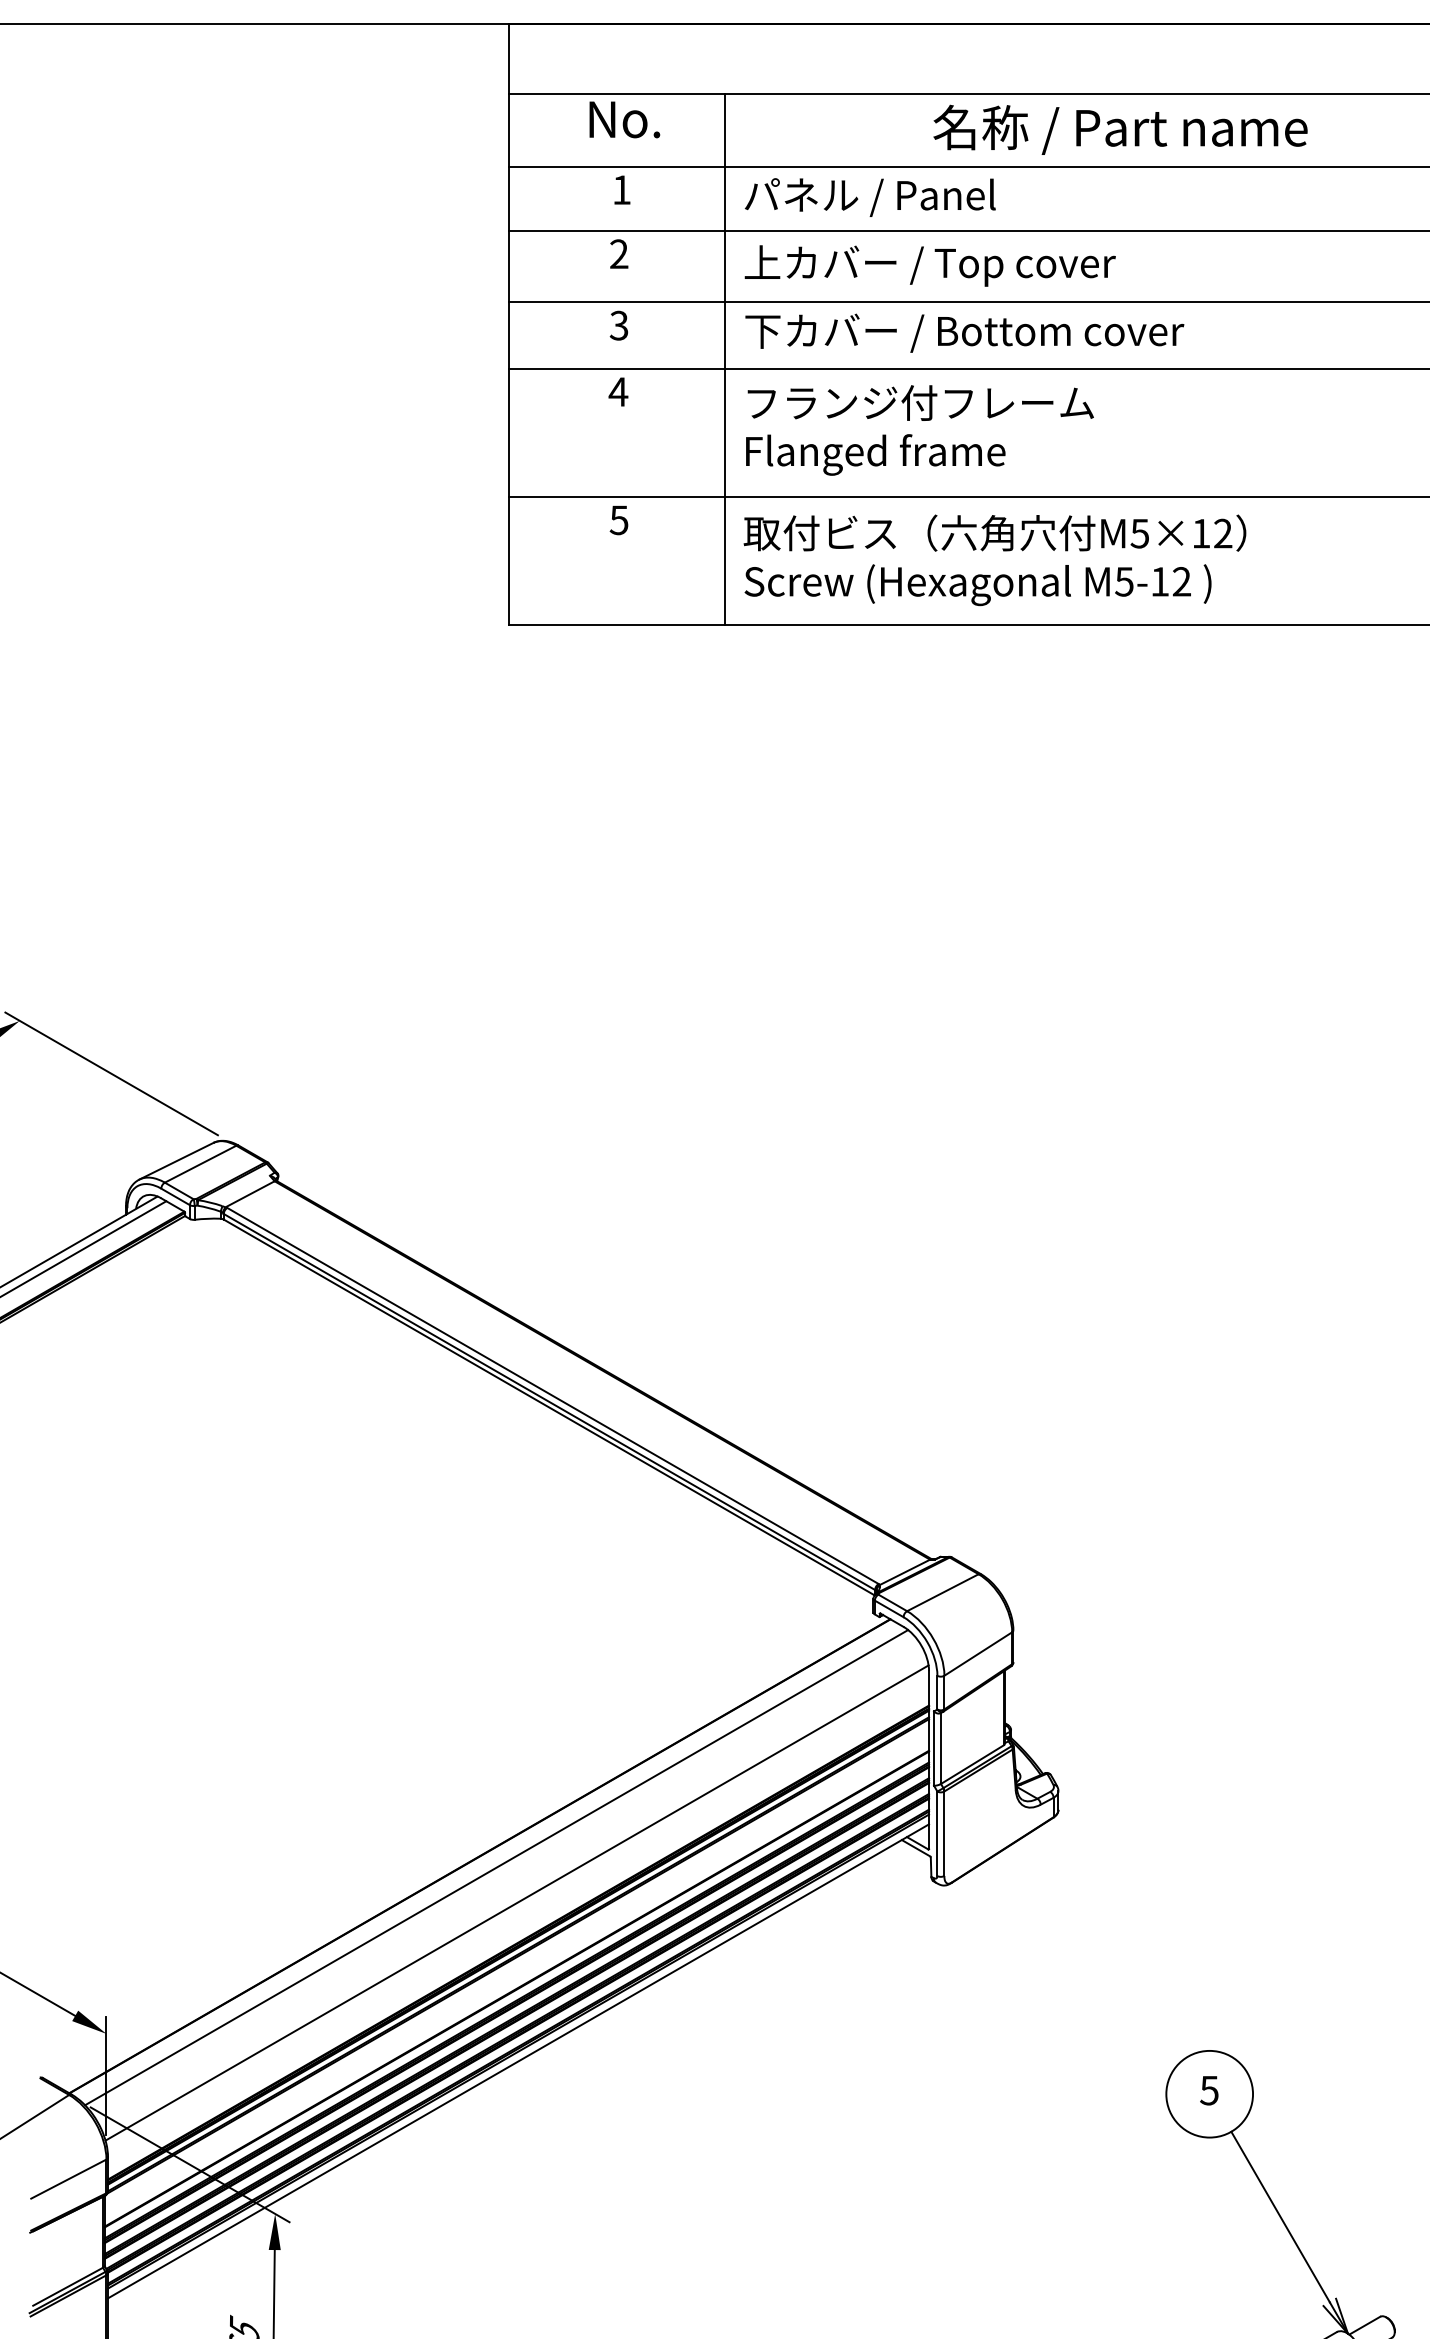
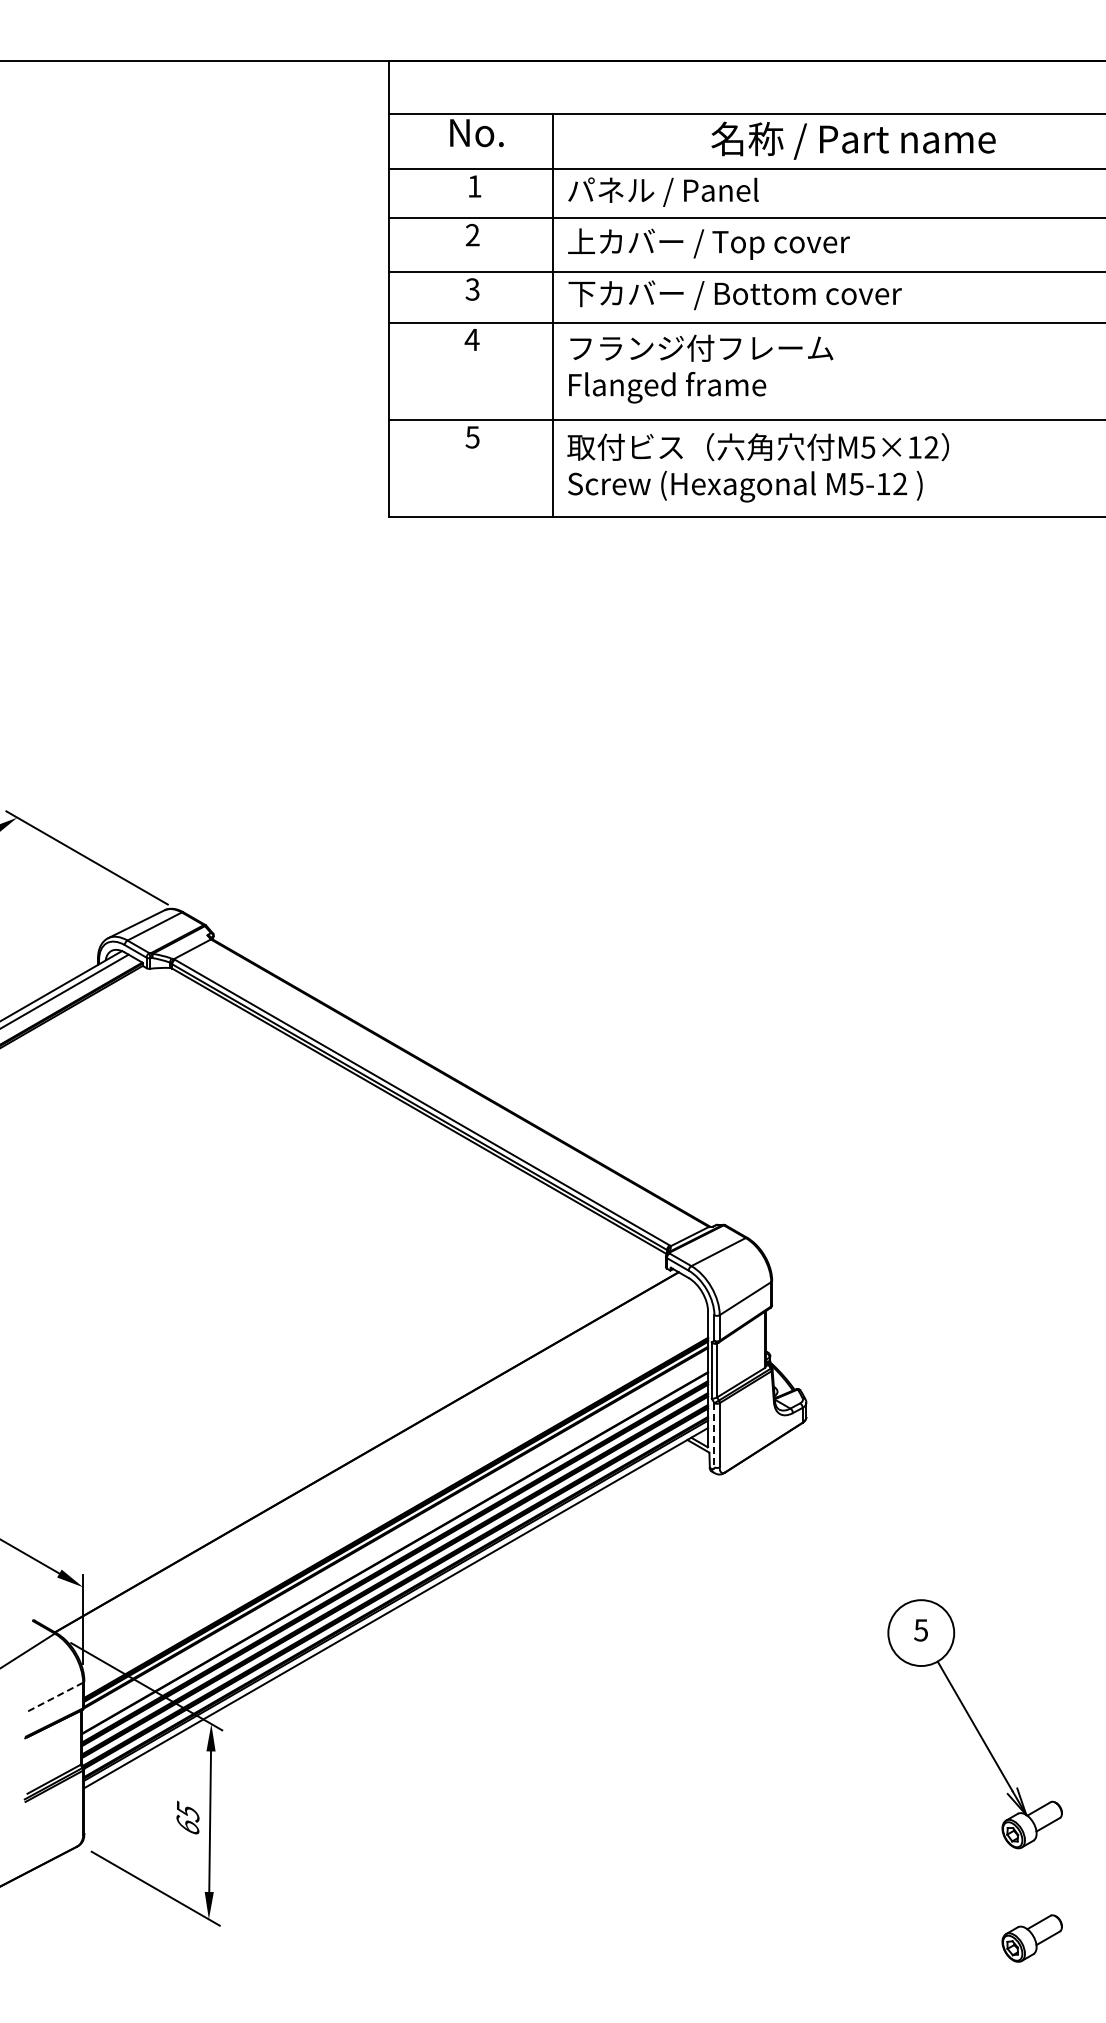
line: (937, 1834) -> (714, 1435), solid -> dashed
line: (496, 1867) -> (379, 1460), removed
line: (516, 1902) -> (394, 1487), removed
line: (68, 2179) -> (54, 1697), solid -> dashed

